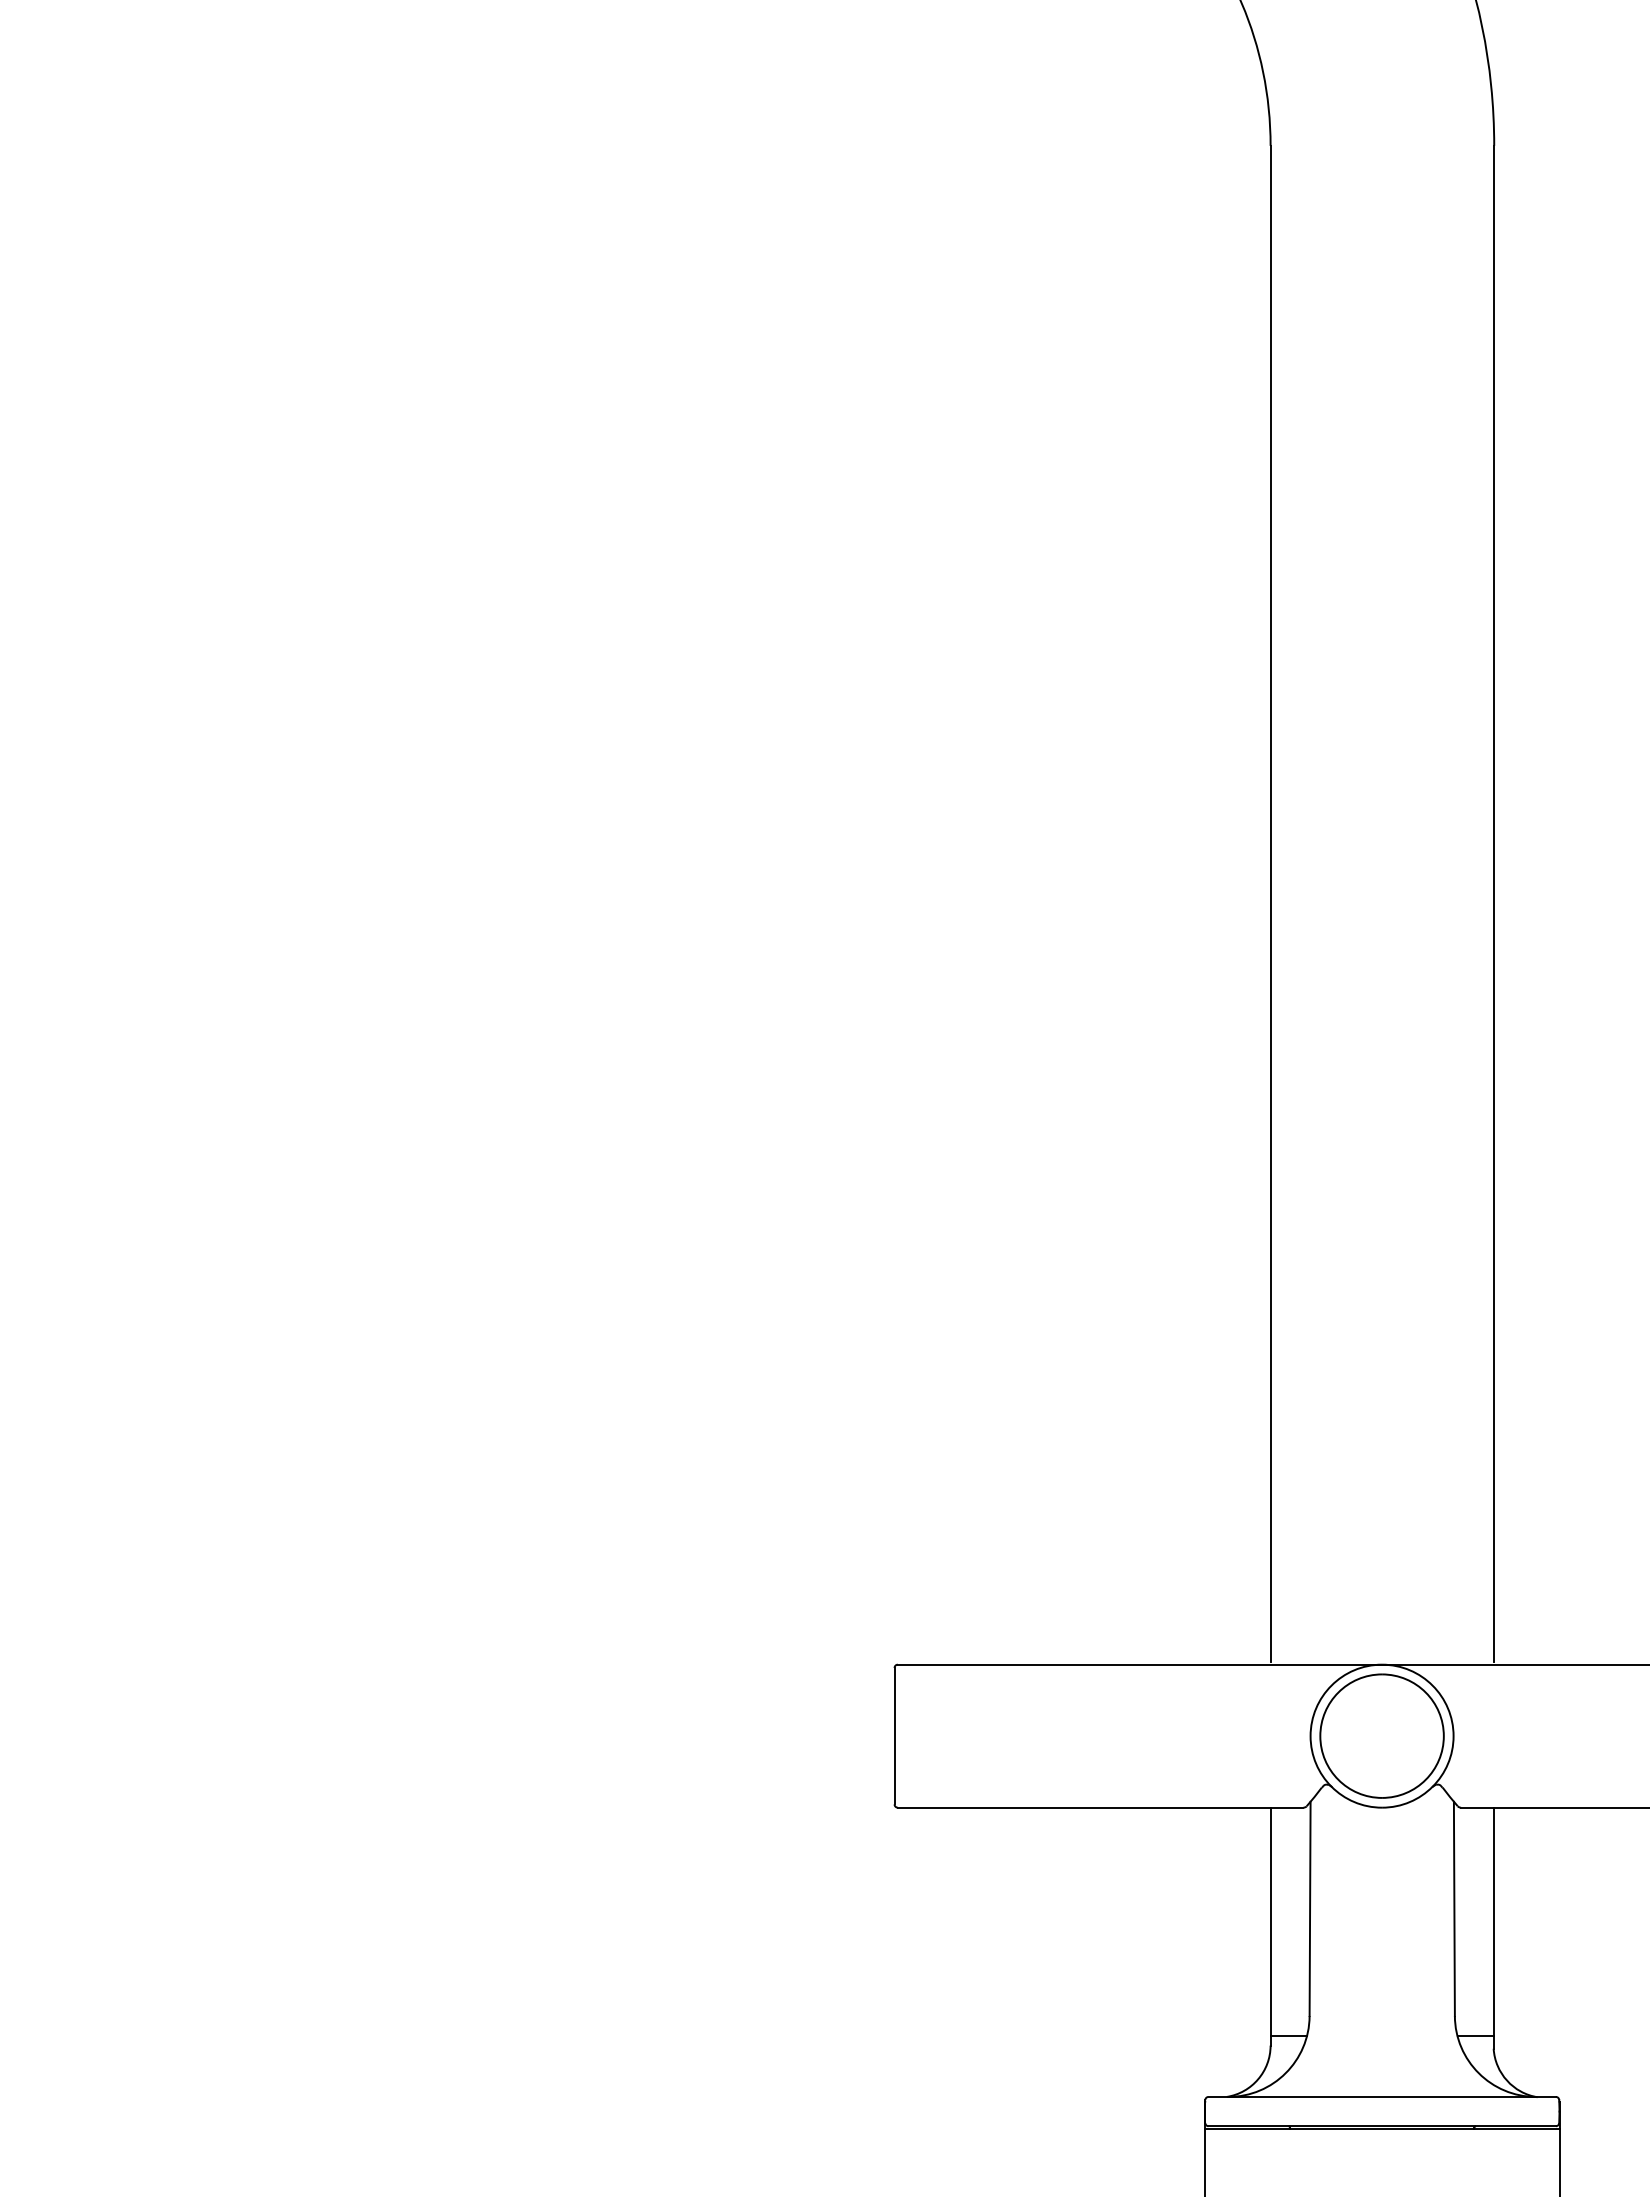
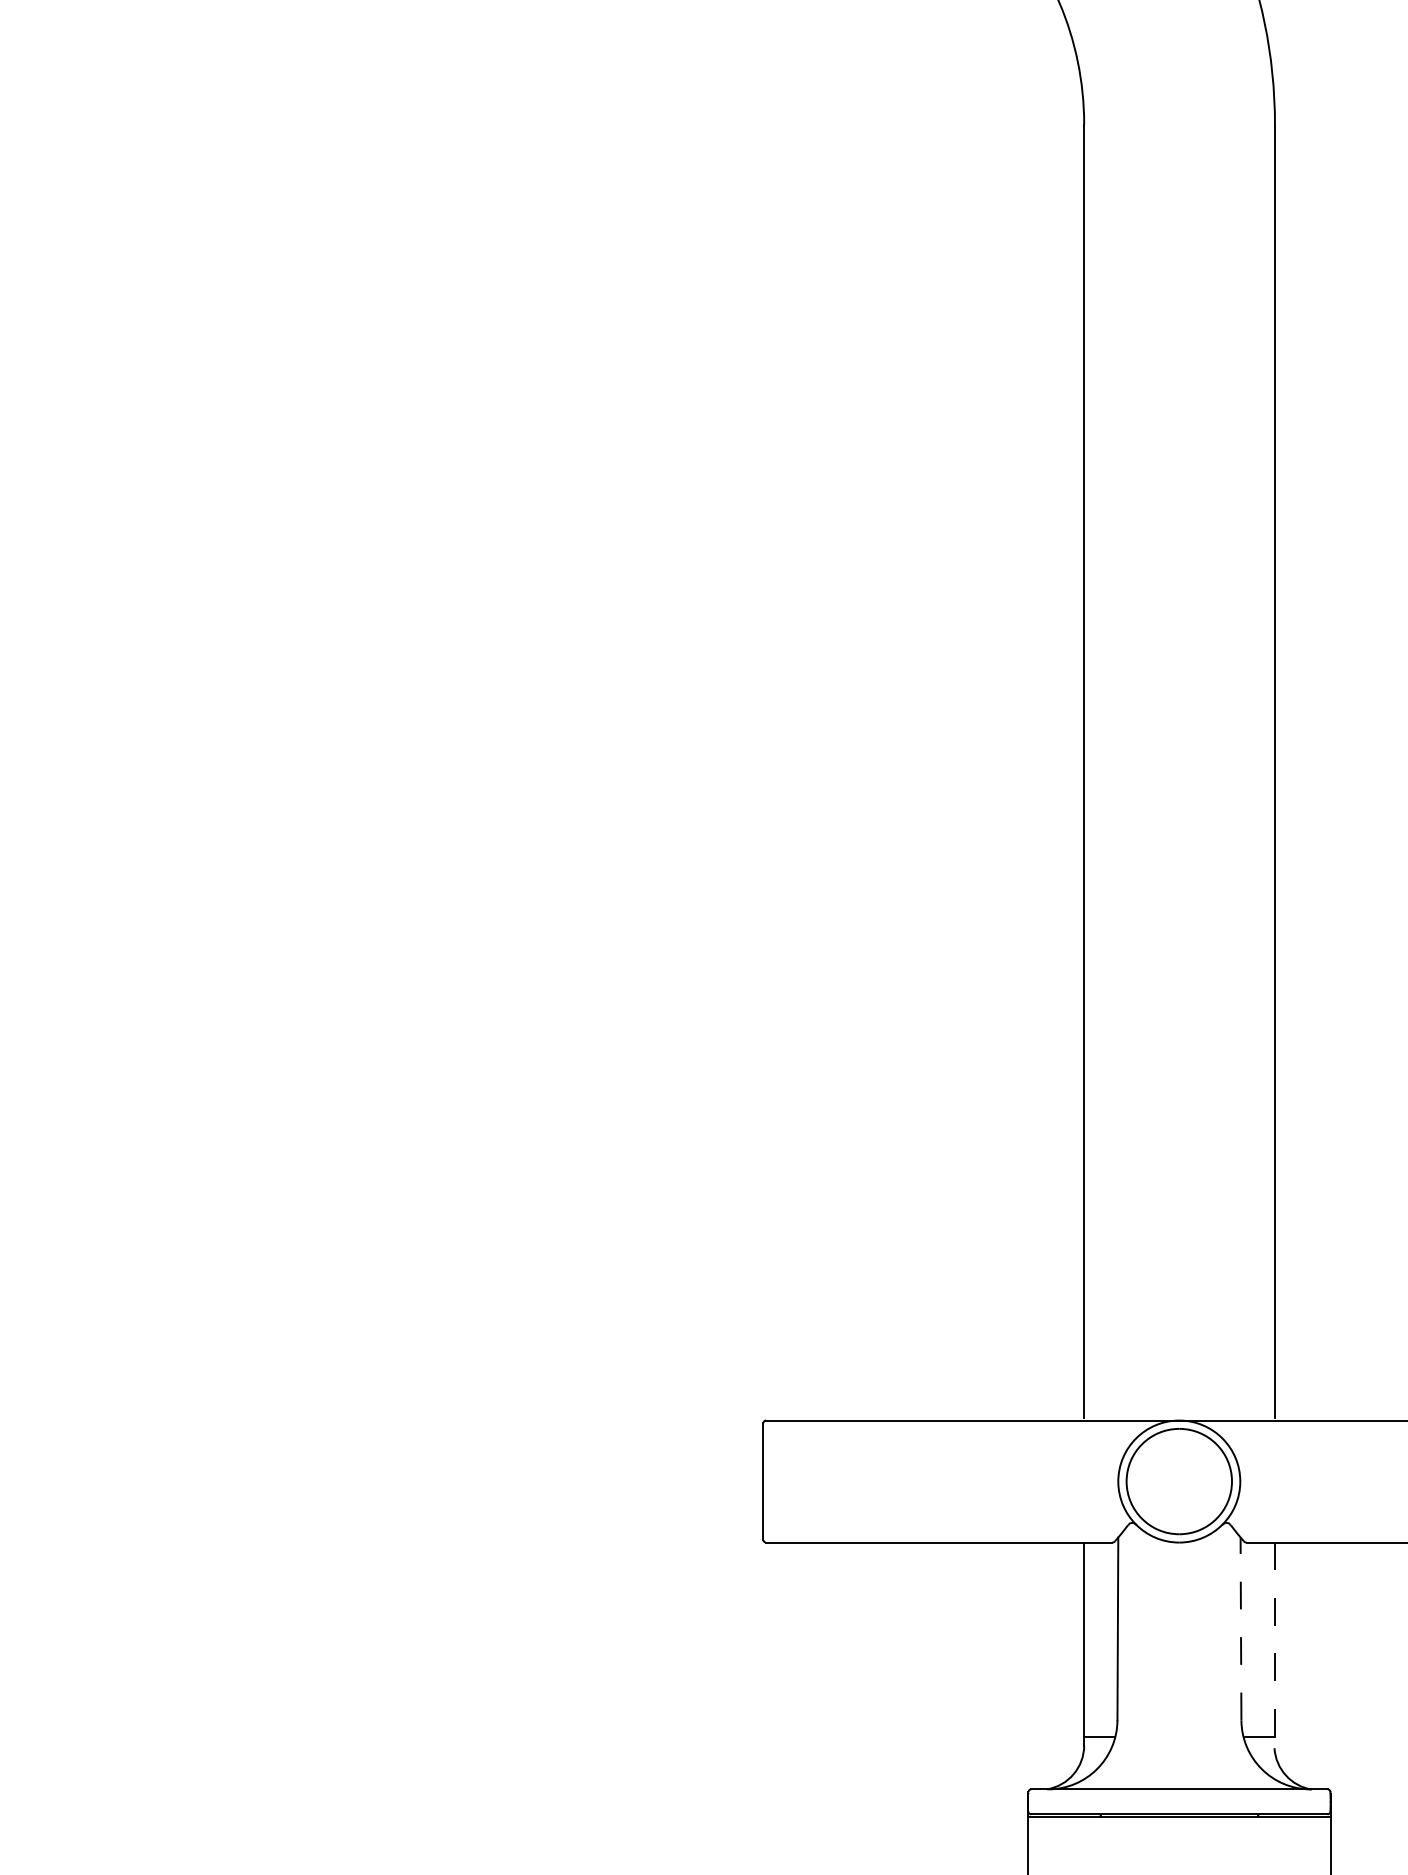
line: (1454, 1908) -> (1241, 1628), solid -> dashed
line: (1493, 1928) -> (1274, 1645), solid -> dashed

